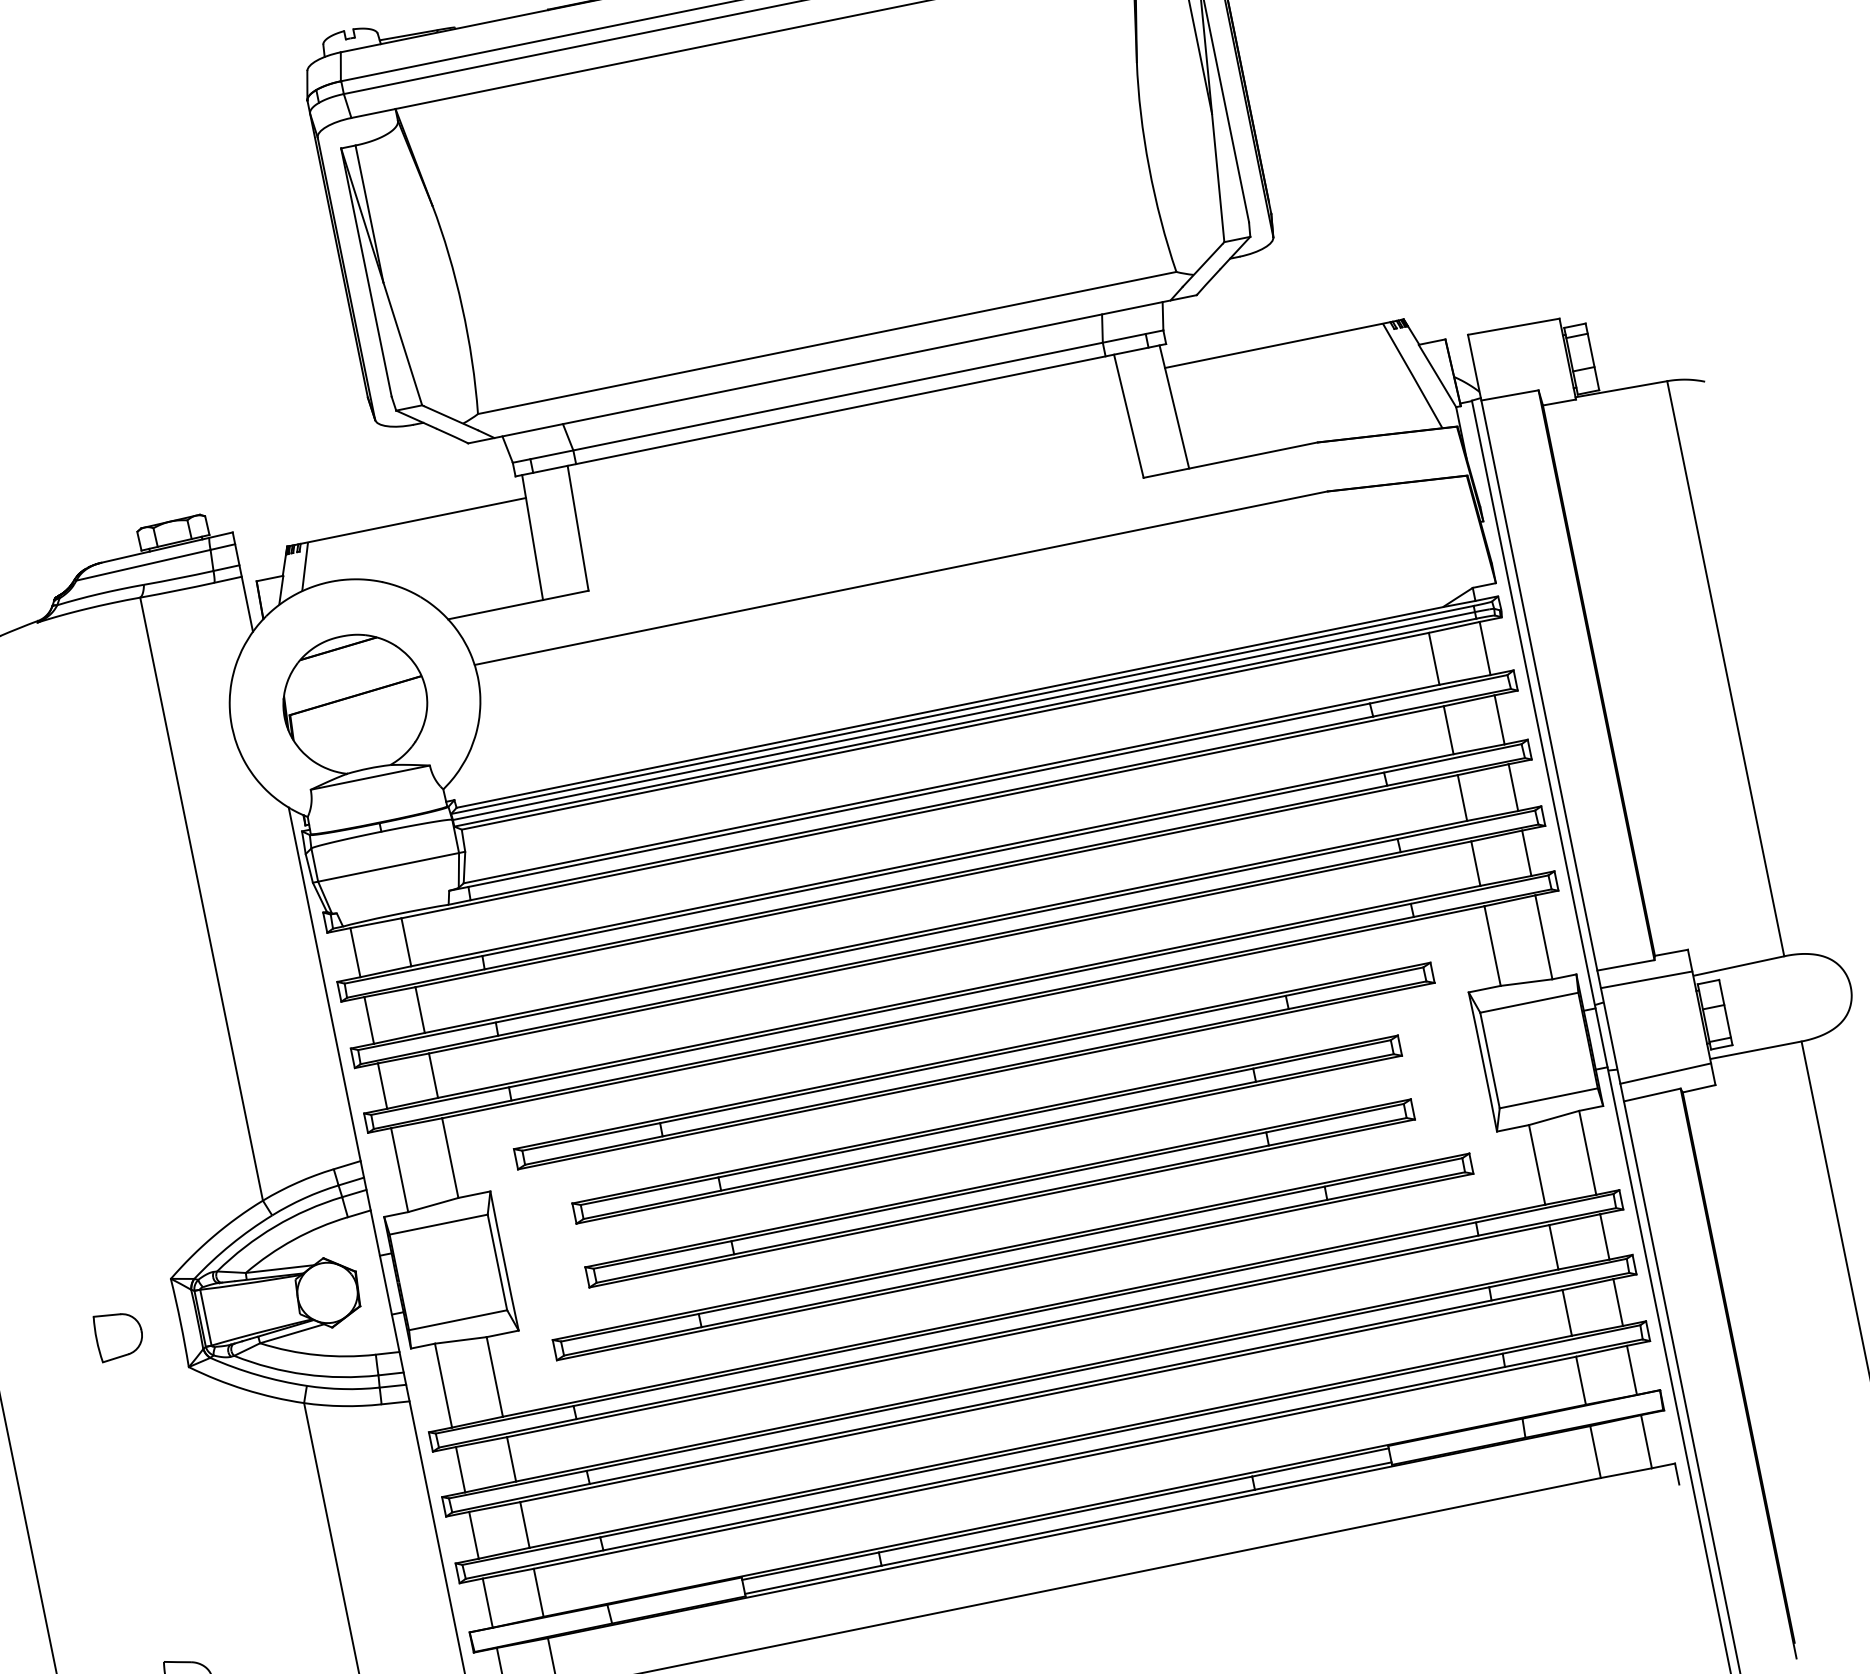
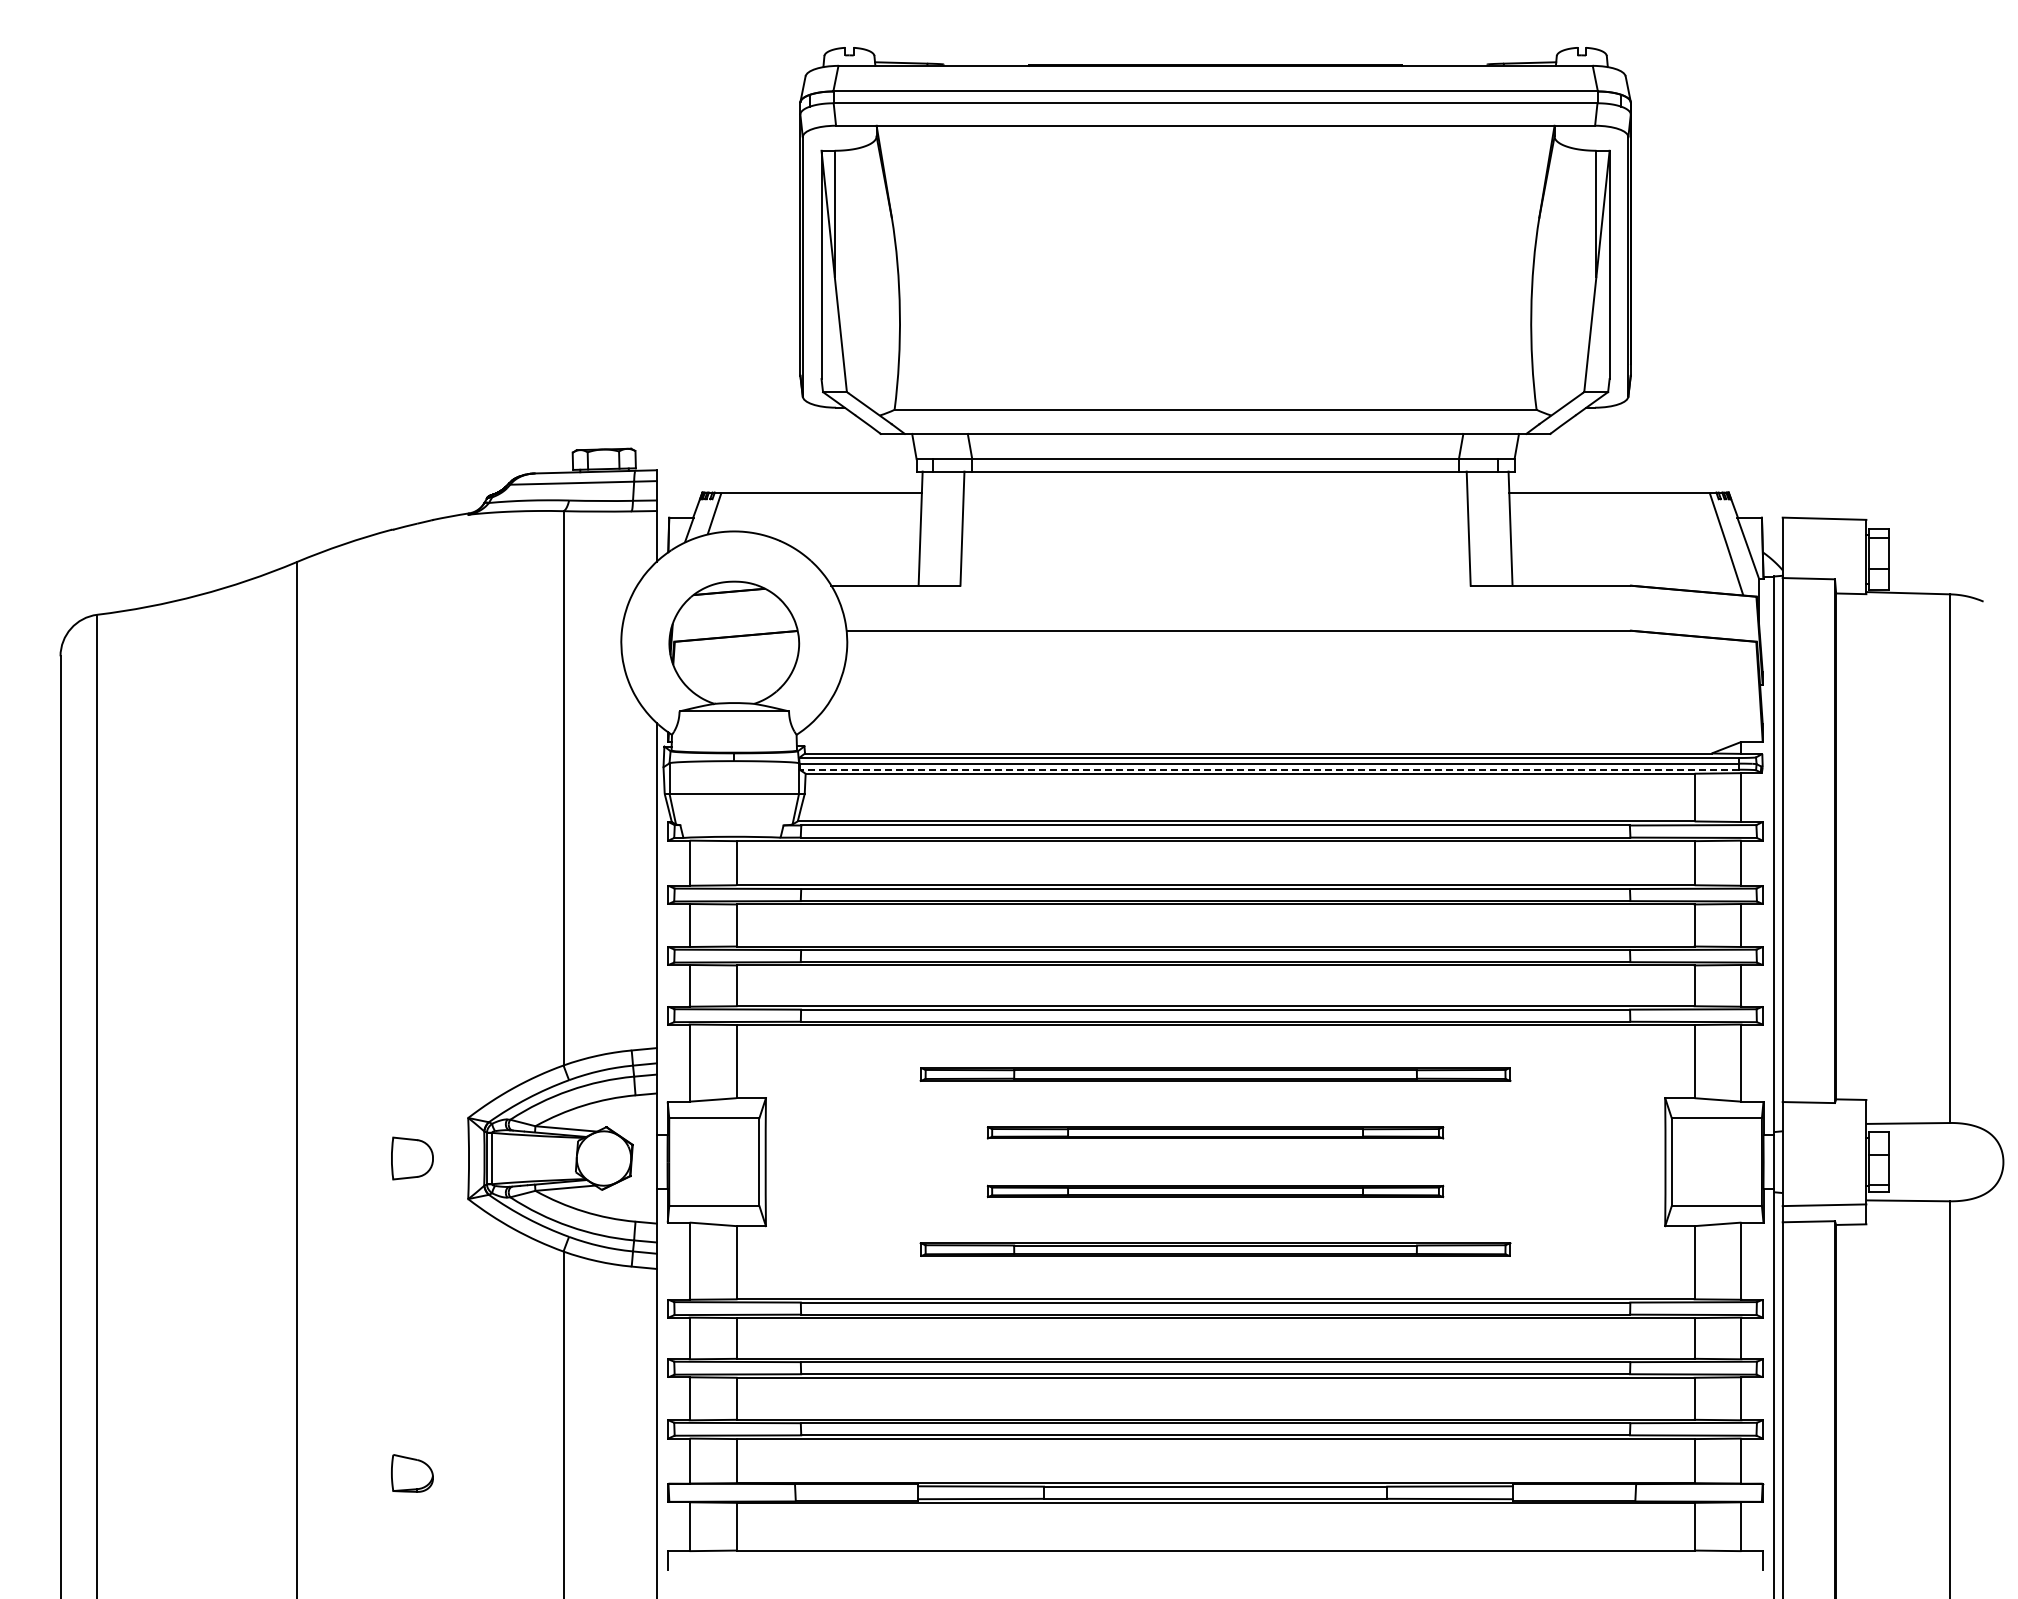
line: (965, 722) -> (1269, 769), solid -> dashed
line: (1646, 979) -> (1824, 1118), removed
part: (974, 1066) -> (1215, 1074), size x0.7
part: (987, 1129) -> (1215, 1132), size x0.6
part: (1000, 1193) -> (1215, 1191), size x0.6
part: (1012, 1256) -> (1215, 1249), size x0.7

